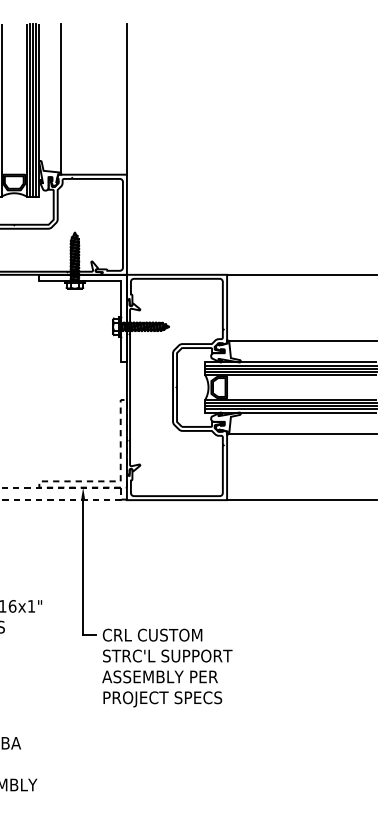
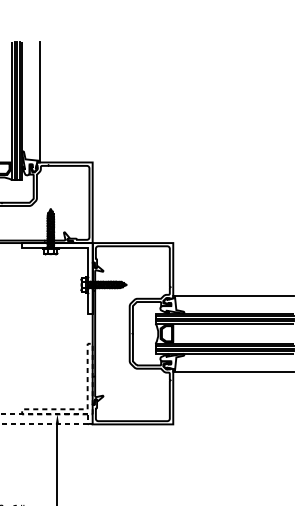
line: (126, 99) -> (92, 101), removed
line: (302, 274) -> (233, 242), removed
line: (302, 500) -> (233, 424), removed

